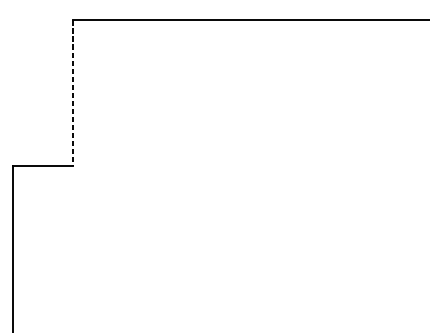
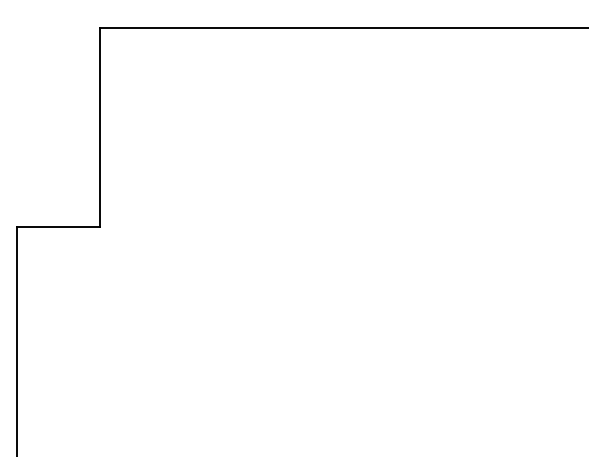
line: (73, 92) -> (100, 127), dashed -> solid

